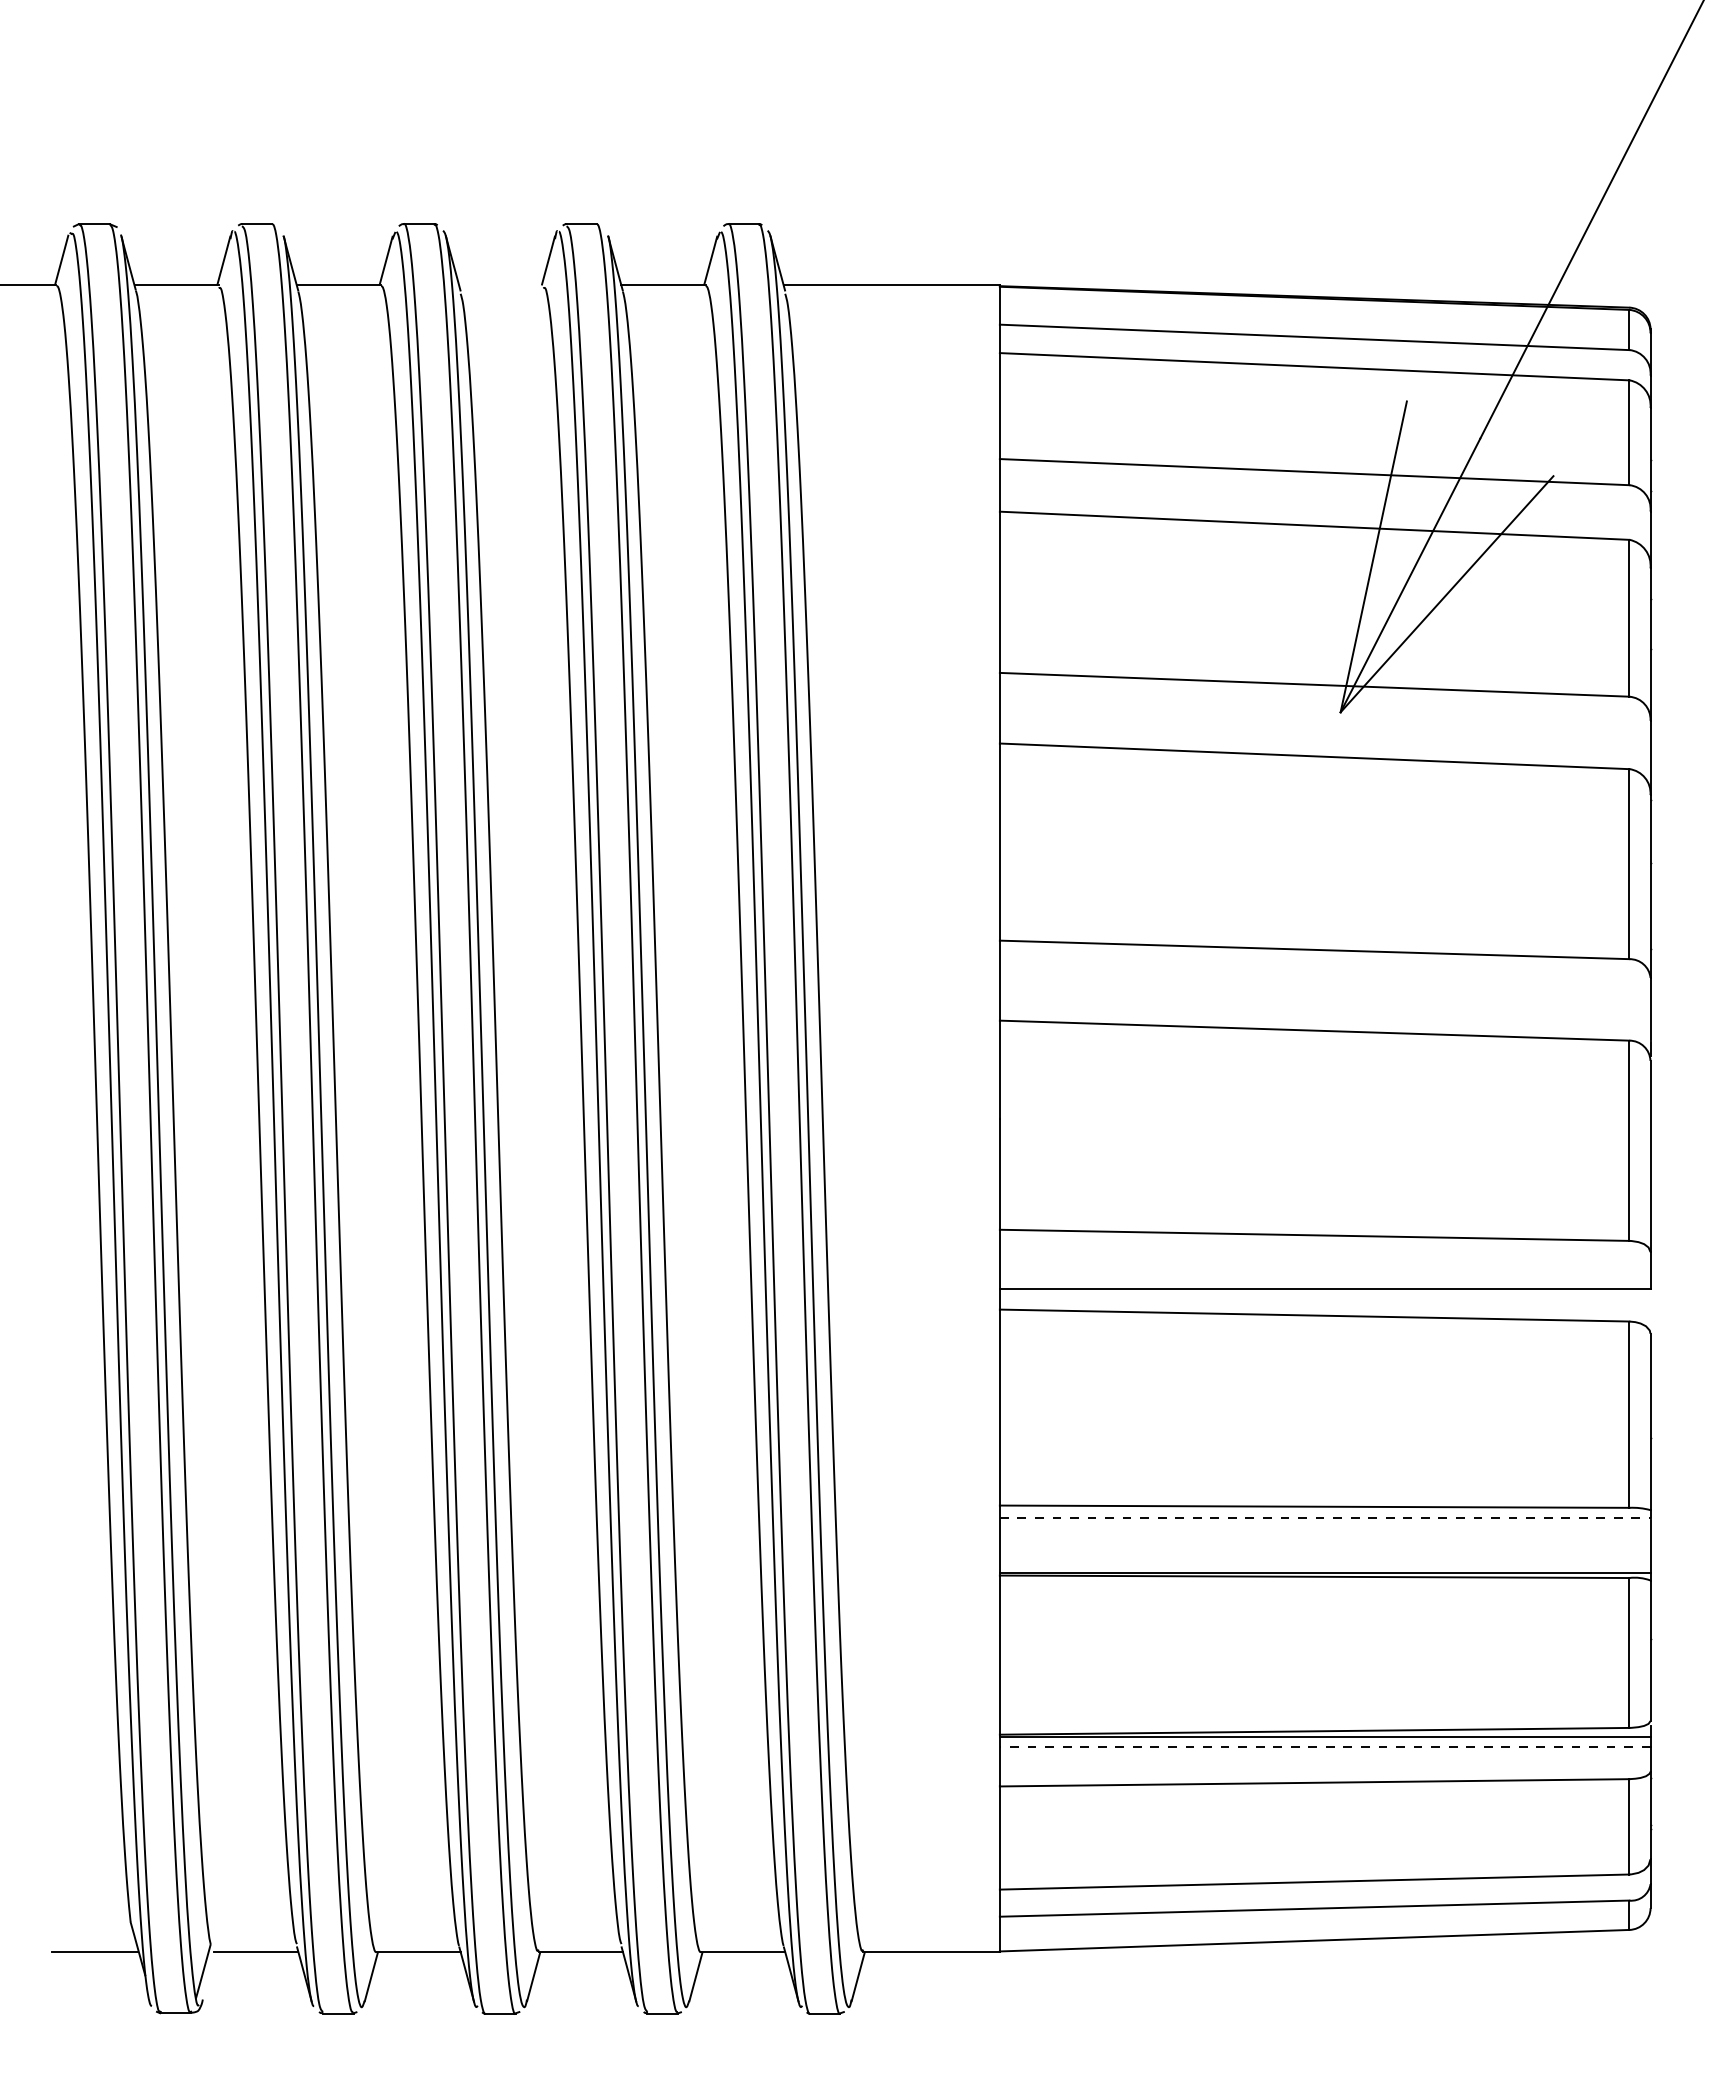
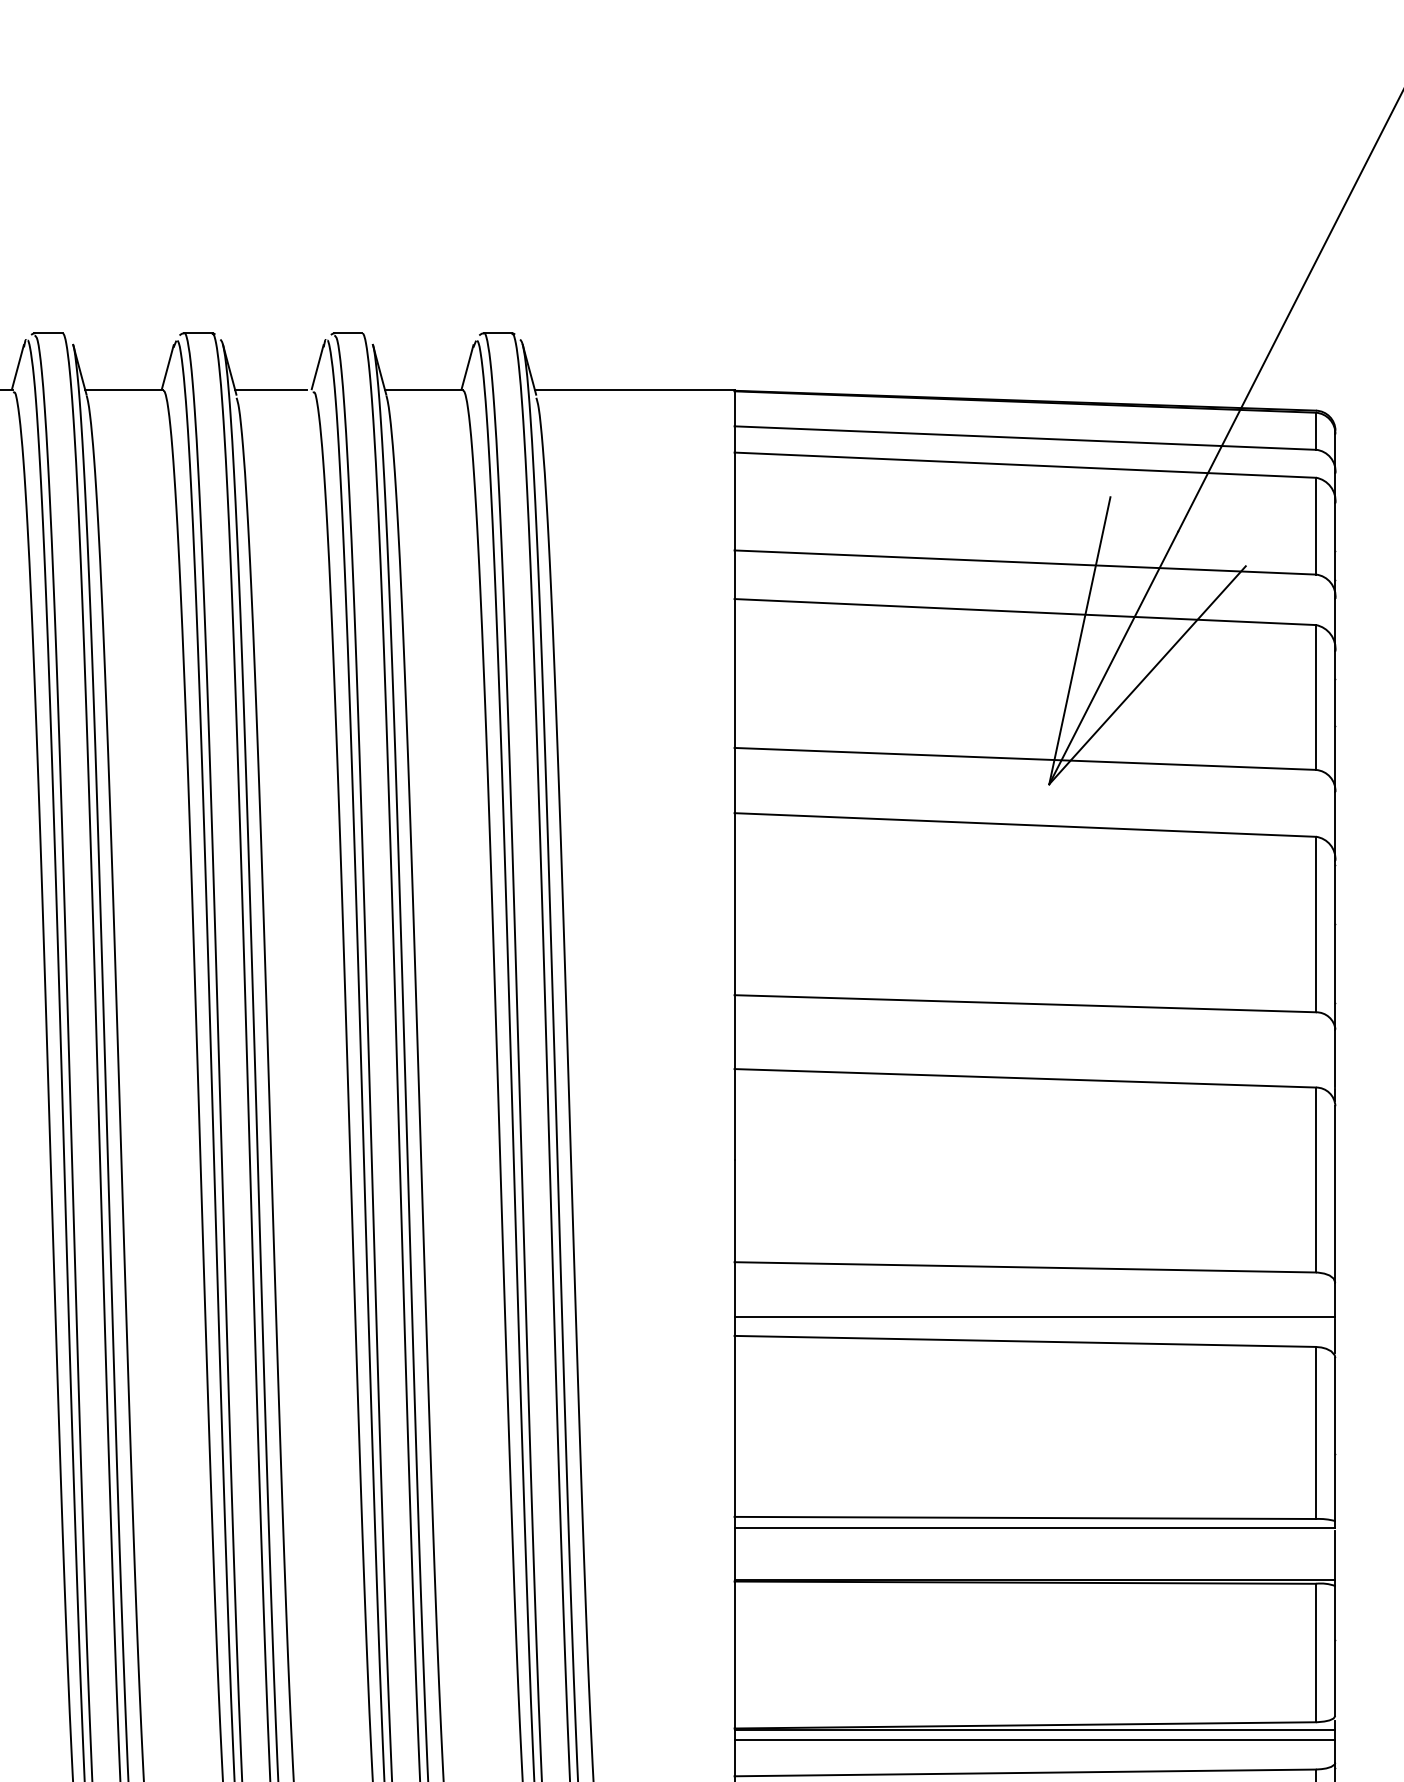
line: (497, 285) -> (270, 390), added
line: (1650, 1309) -> (1335, 1335), added
line: (1325, 1517) -> (1035, 1527), dashed -> solid
line: (1324, 1746) -> (1034, 1739), dashed -> solid

